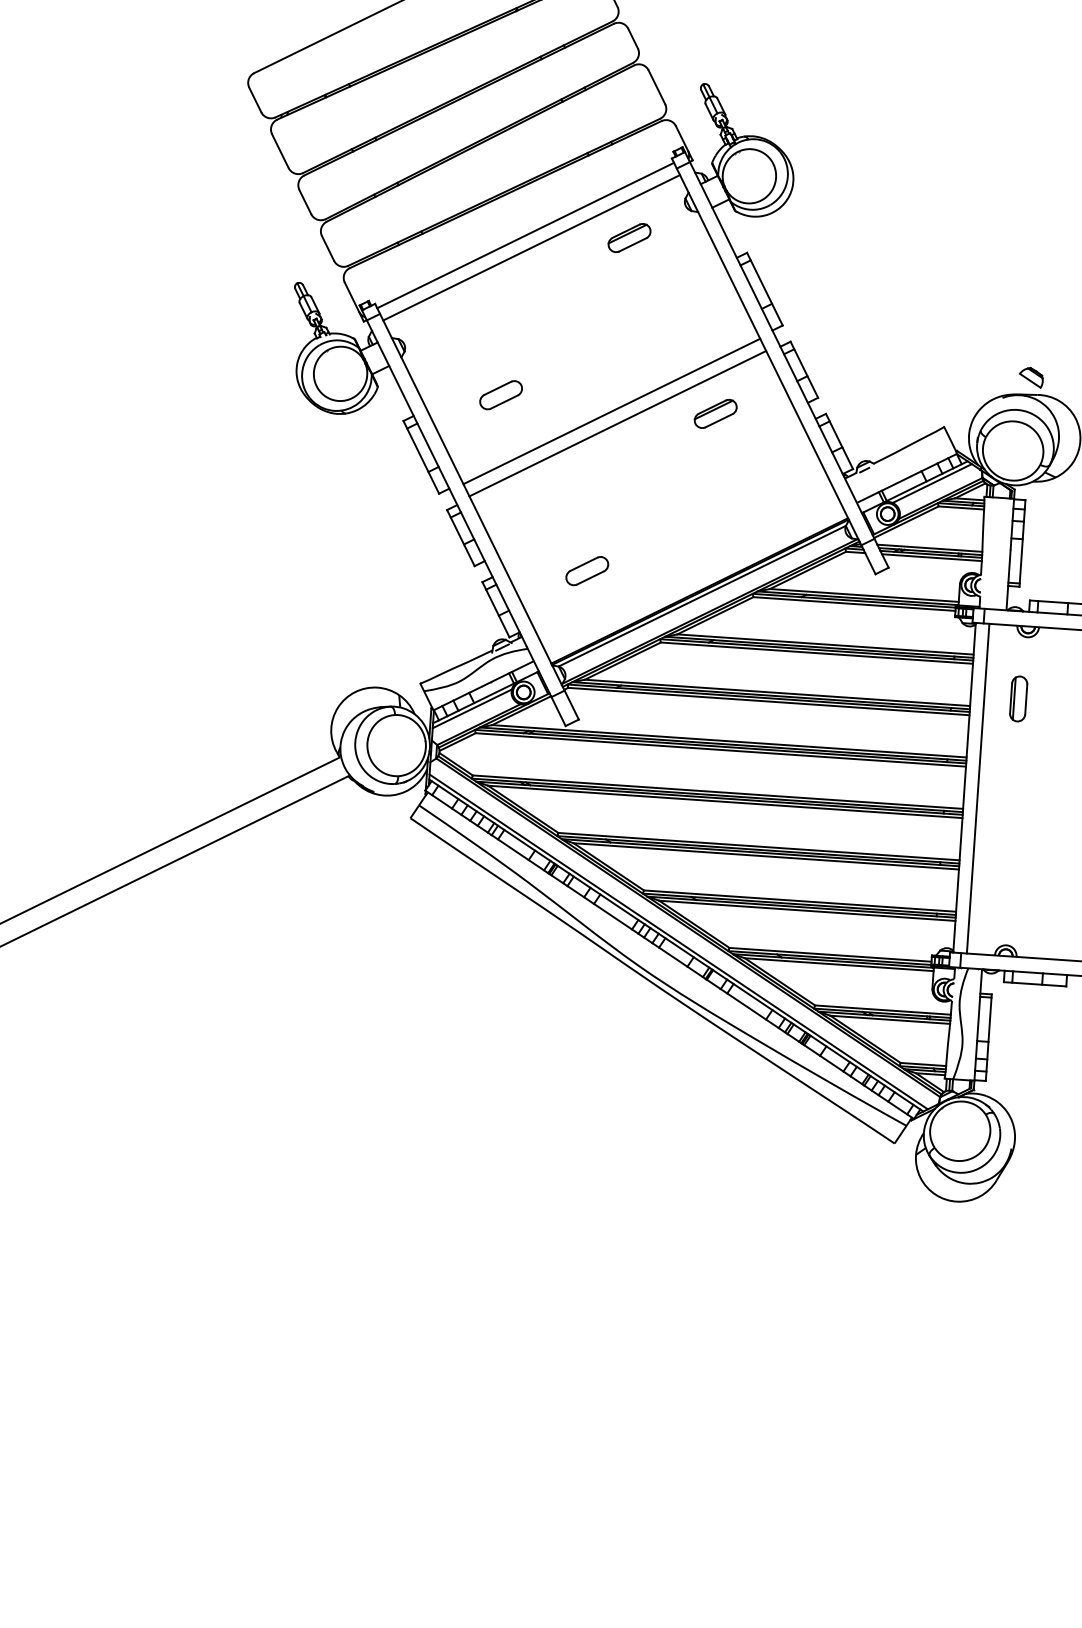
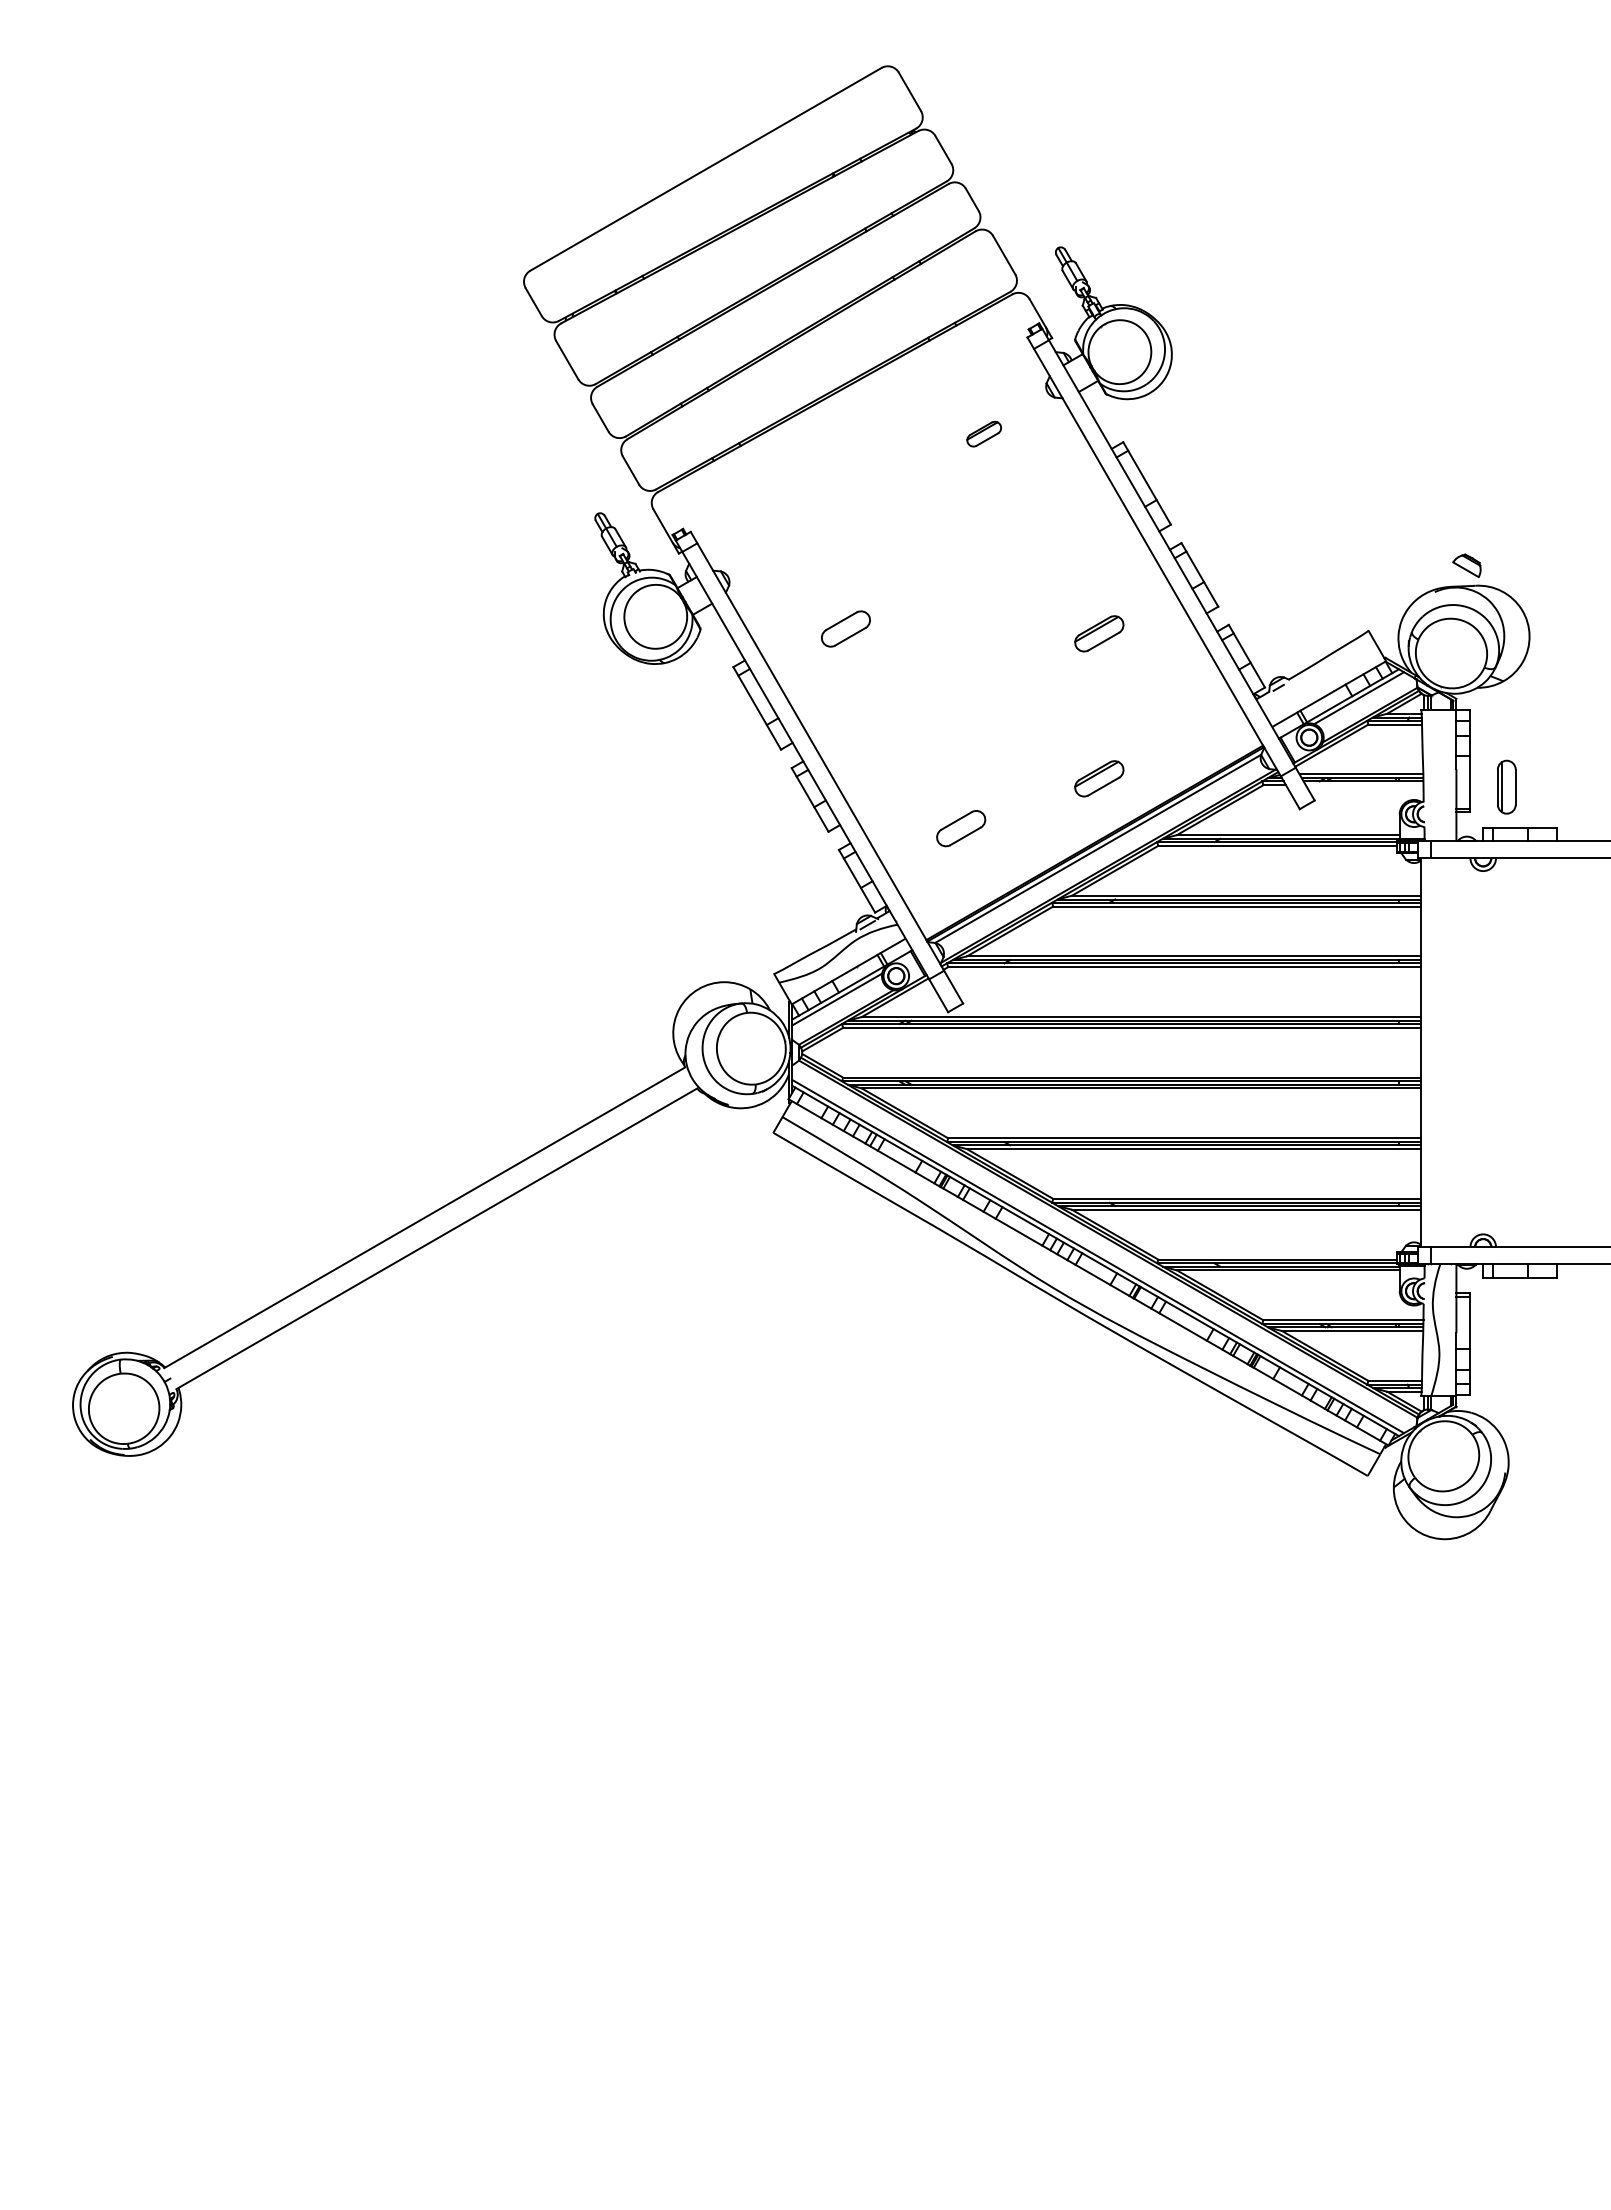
line: (525, 235) -> (861, 439), removed
part: (629, 237) -> (984, 433), size x0.7
line: (531, 247) -> (869, 453), removed
line: (611, 411) -> (976, 639), removed
line: (617, 423) -> (984, 652), removed
part: (707, 536) -> (1099, 778), added
line: (931, 557) -> (1364, 785), removed
part: (1018, 698) -> (1506, 786), moved
line: (978, 788) -> (1437, 1052), removed

